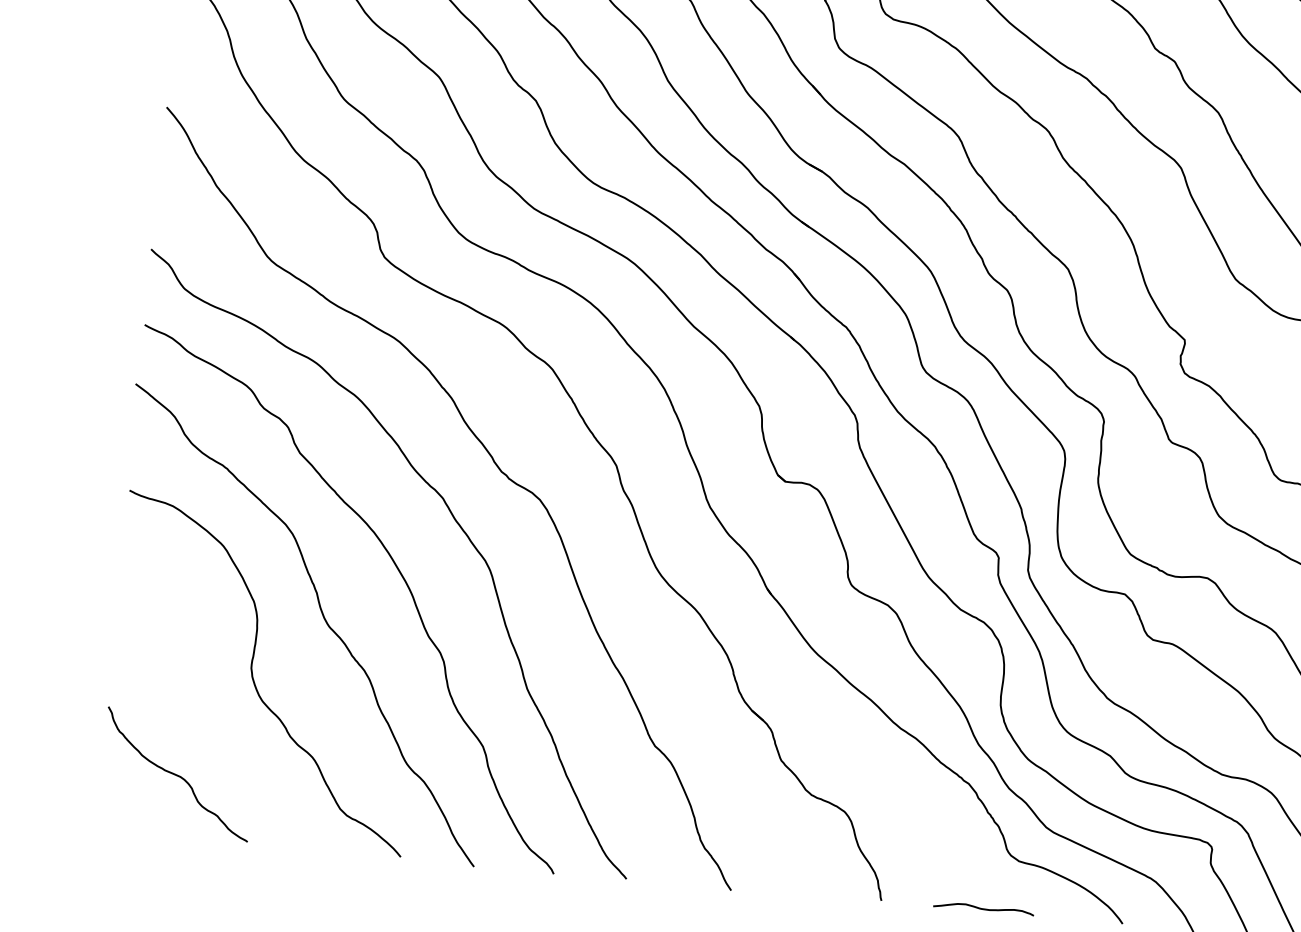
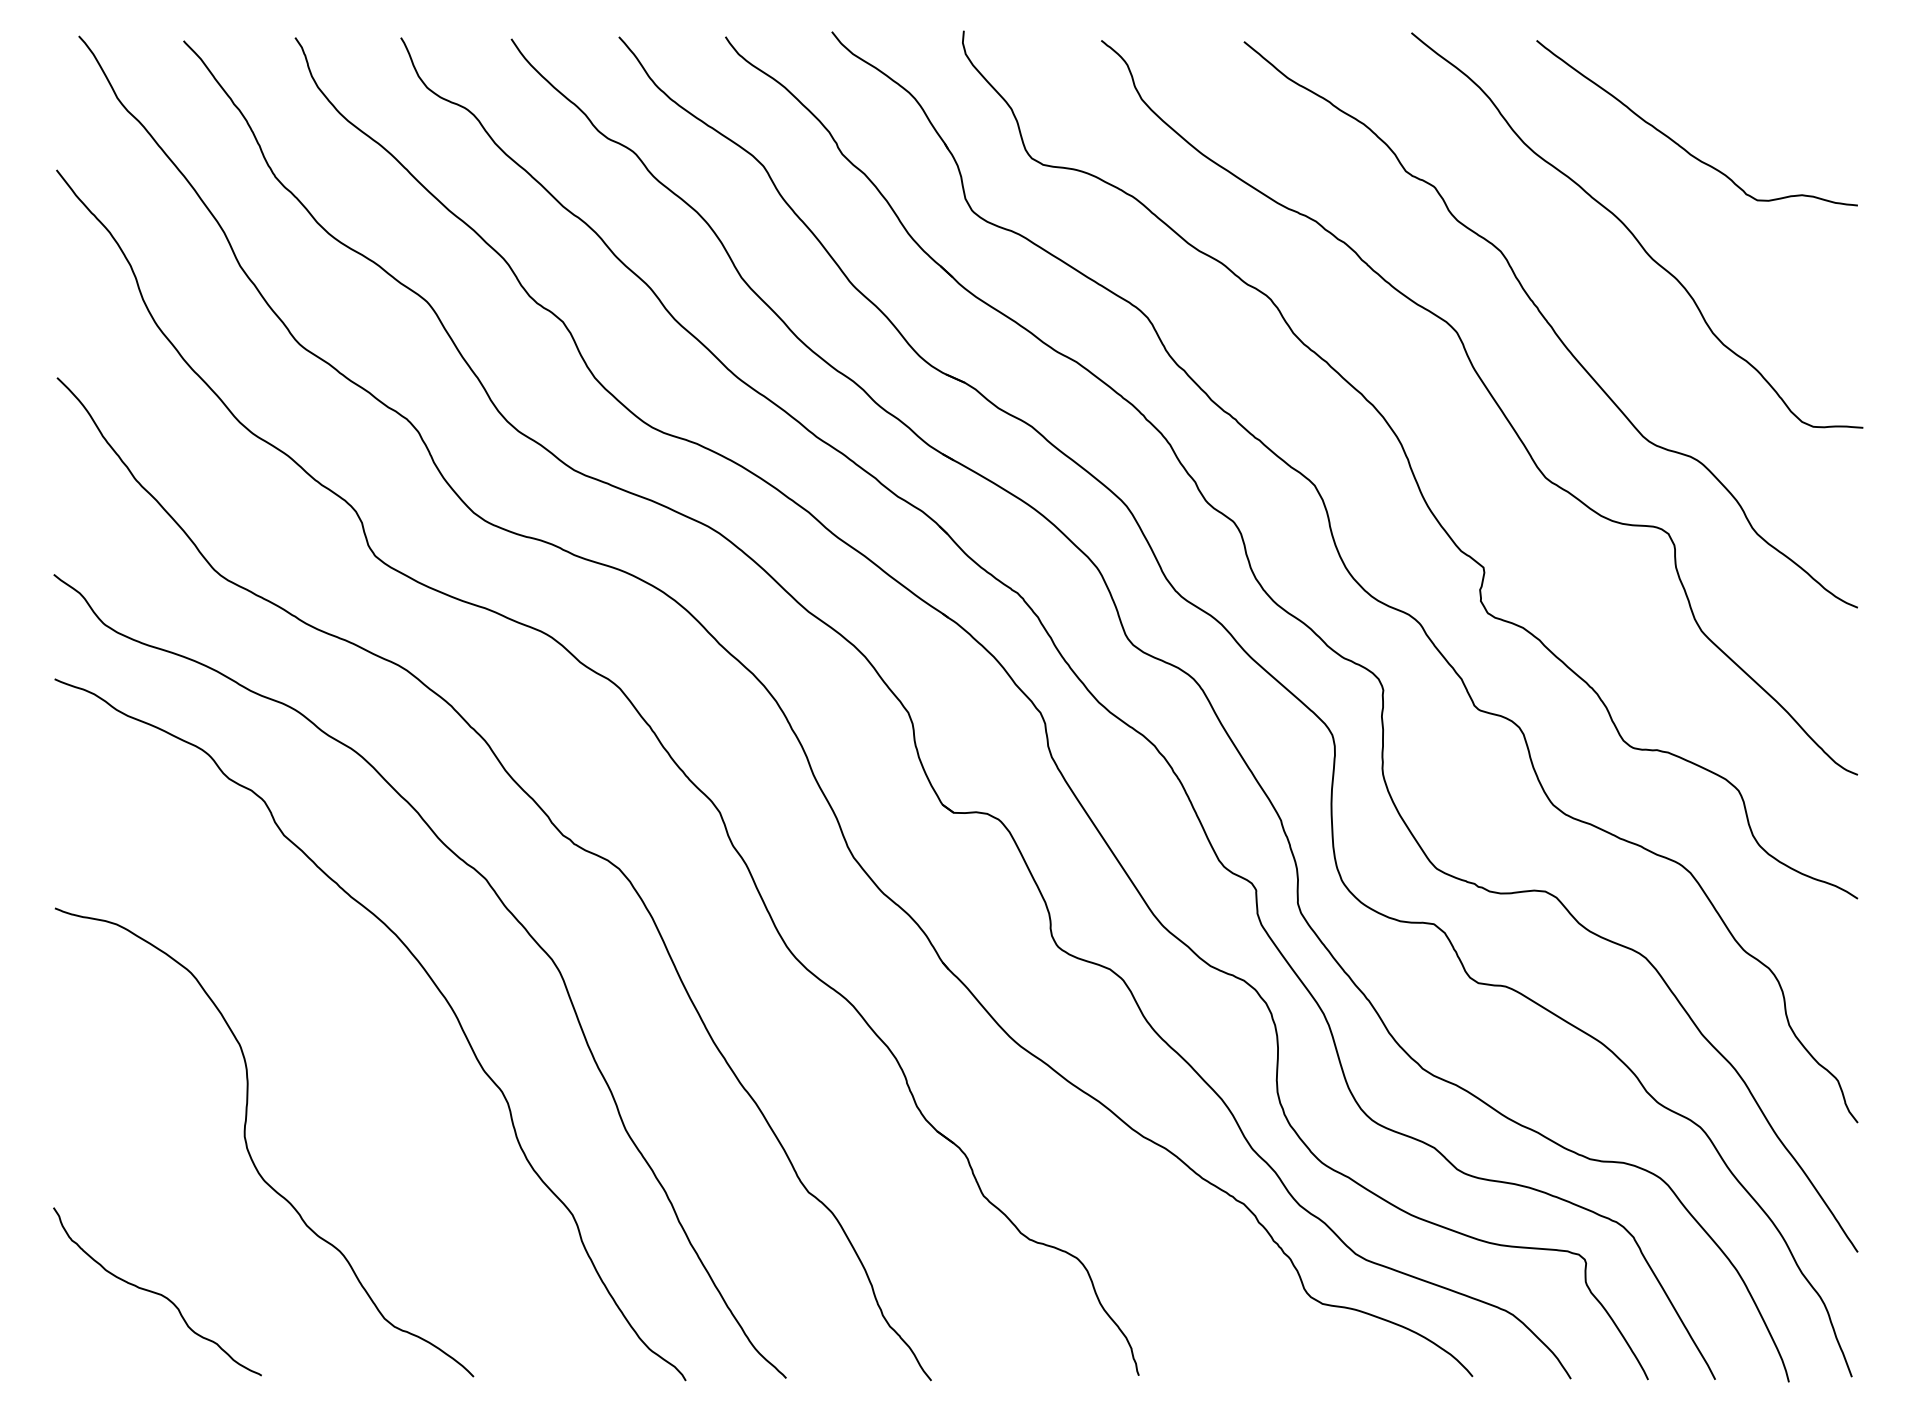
curve: (323, 617) -> (336, 1057), removed
curve: (983, 908) -> (1280, 1373), removed

